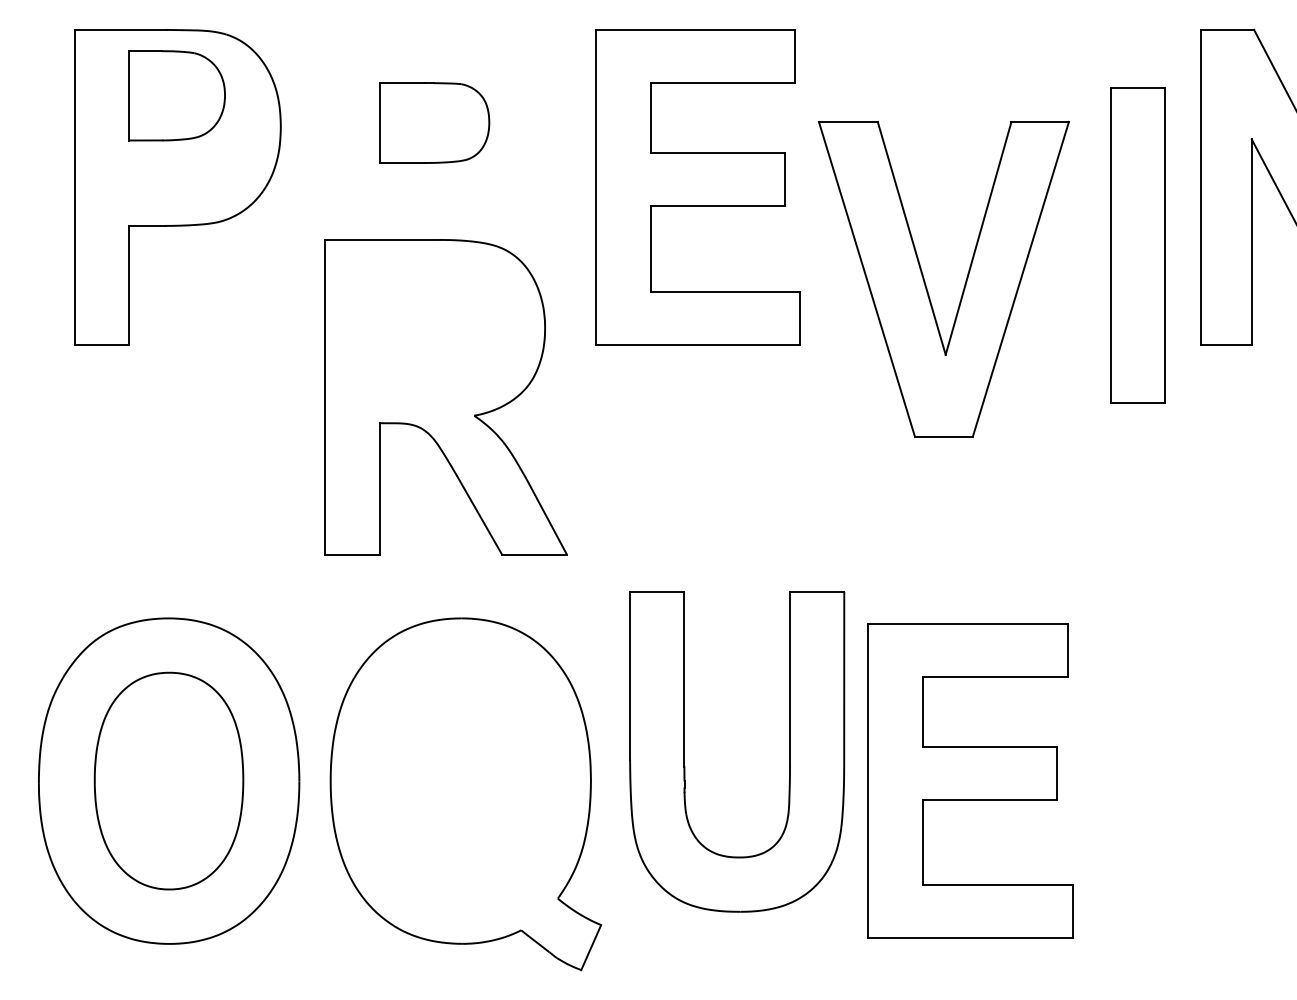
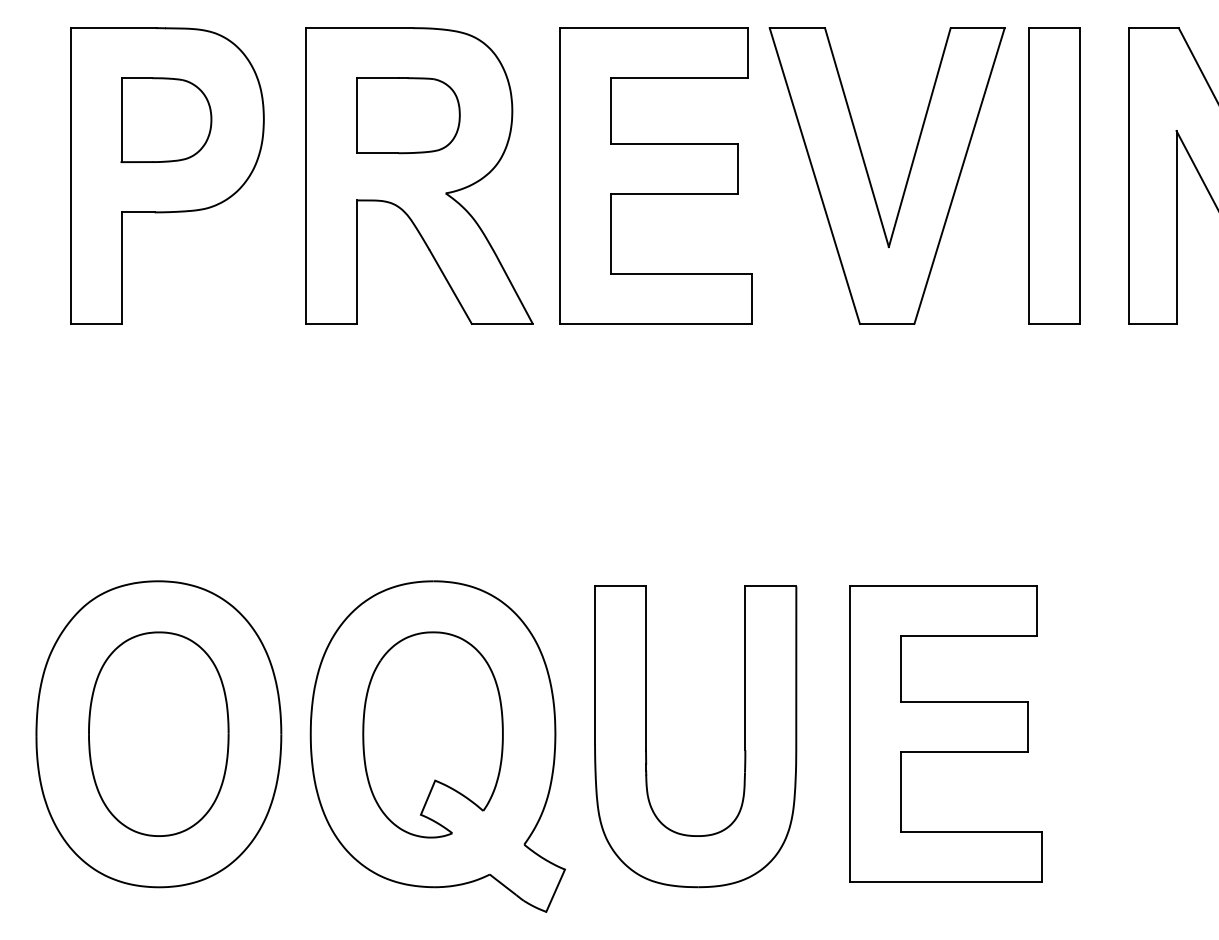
part: (176, 95) -> (165, 119), moved
part: (1137, 245) -> (1054, 176), moved
part: (926, 284) -> (870, 180), moved
part: (445, 397) -> (418, 176), moved
part: (789, 751) -> (744, 736), moved
part: (970, 780) -> (946, 733), moved
part: (460, 781) -> (432, 734), added

